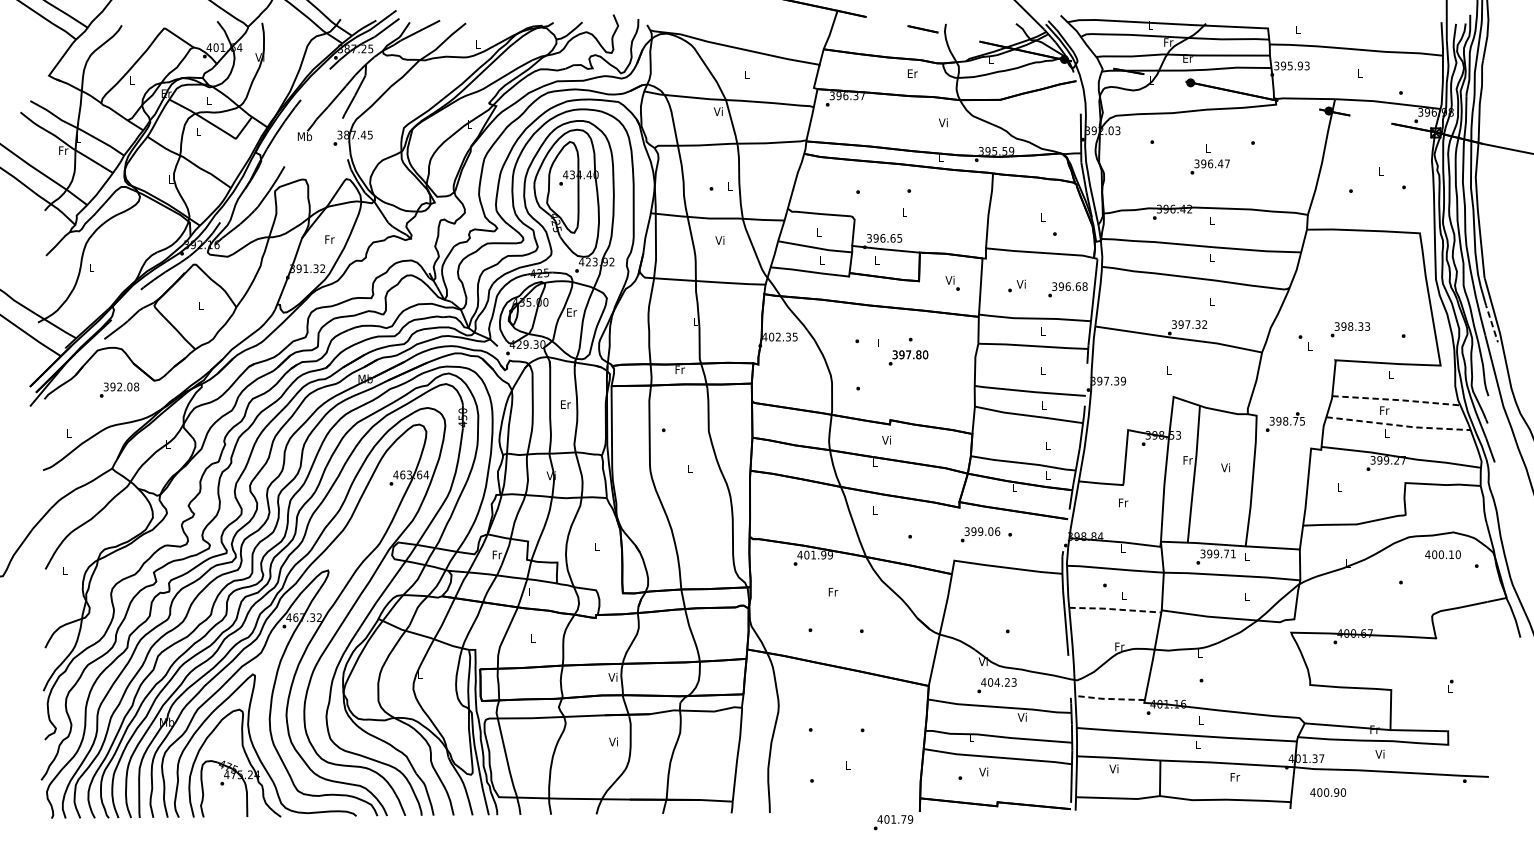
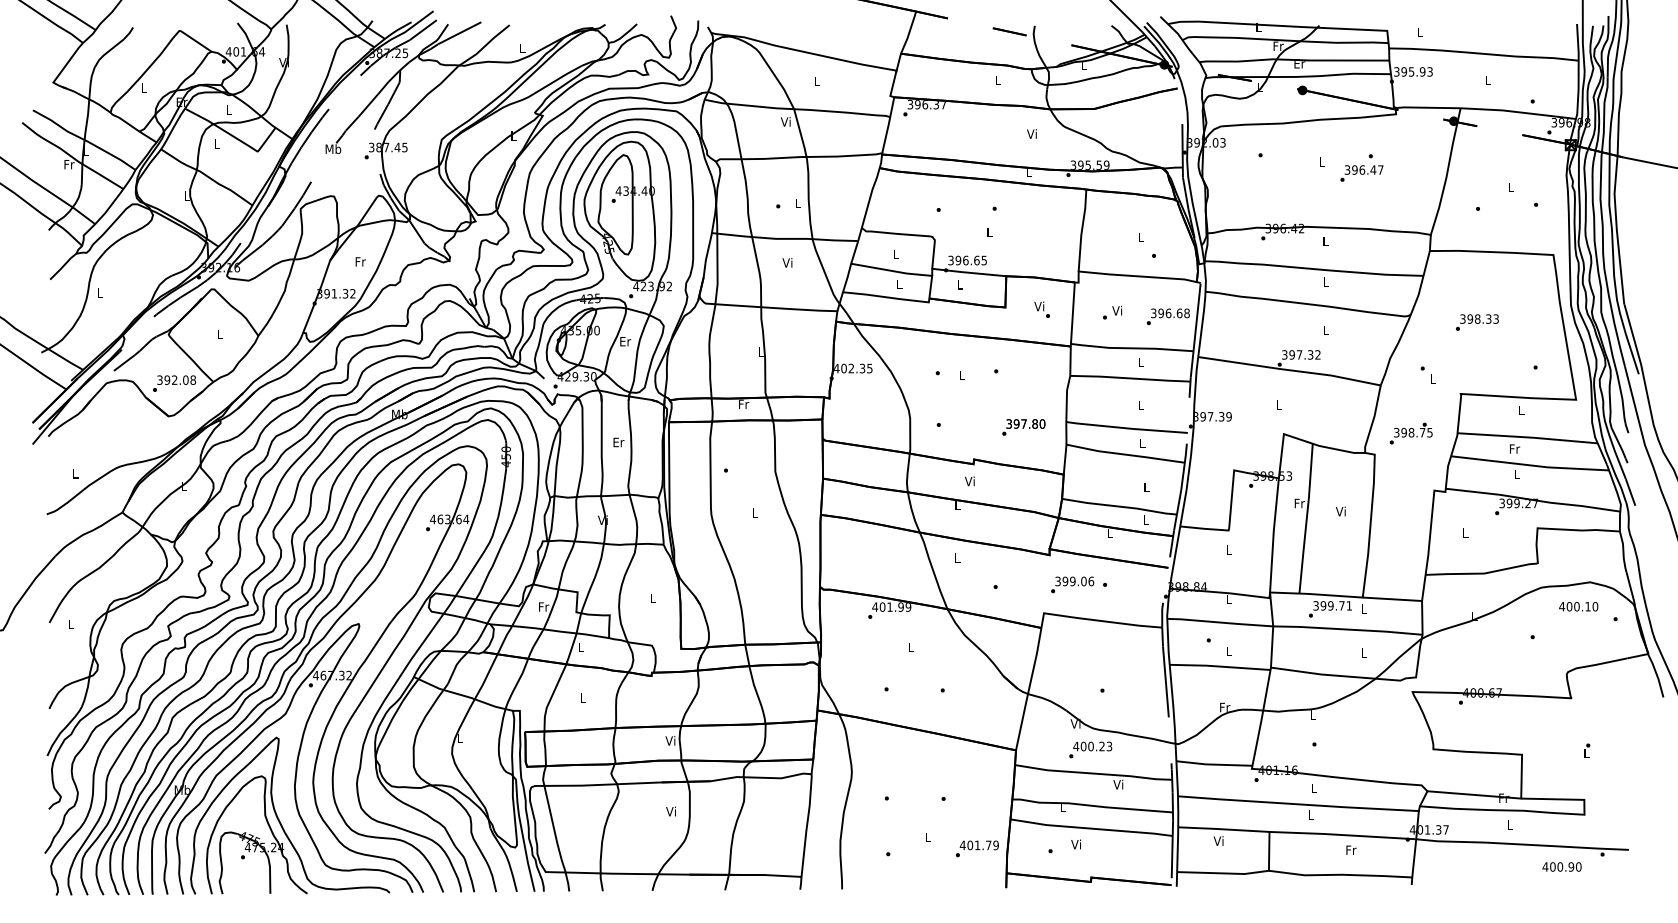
text: (912, 73) -> (998, 80), Er -> L
text: (1209, 167) -> (1361, 173), moved
line: (1491, 321) -> (1631, 351), dashed -> solid
text: (1350, 329) -> (1477, 322), moved
text: (908, 358) -> (1023, 427), moved
text: (119, 390) -> (174, 383), moved
line: (1397, 400) -> (1528, 437), dashed -> solid
text: (1284, 422) -> (1410, 433), moved
line: (1398, 425) -> (1530, 465), dashed -> solid
text: (1123, 502) -> (1229, 549), Fr -> L
text: (833, 591) -> (911, 647), Fr -> L
line: (1115, 609) -> (1220, 666), dashed -> solid
text: (997, 682) -> (1091, 746), 404.23 -> 400.23
line: (1109, 698) -> (1213, 764), dashed -> solid
text: (1379, 753) -> (1509, 824), Vi -> L
text: (1327, 792) -> (1561, 866), moved
text: (893, 822) -> (977, 848), moved

